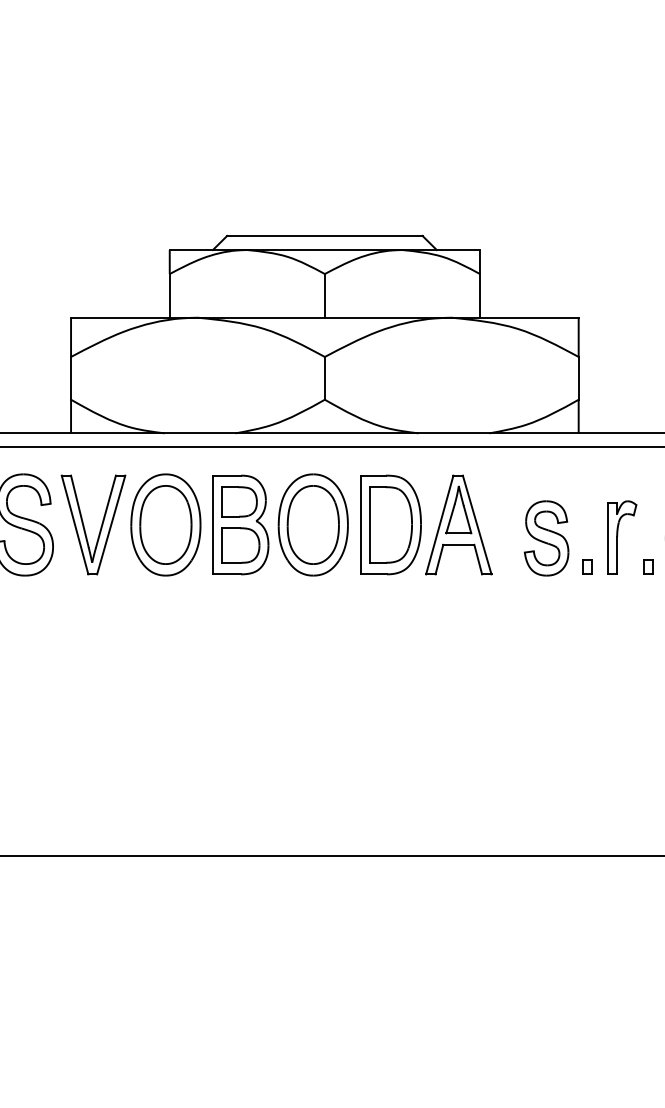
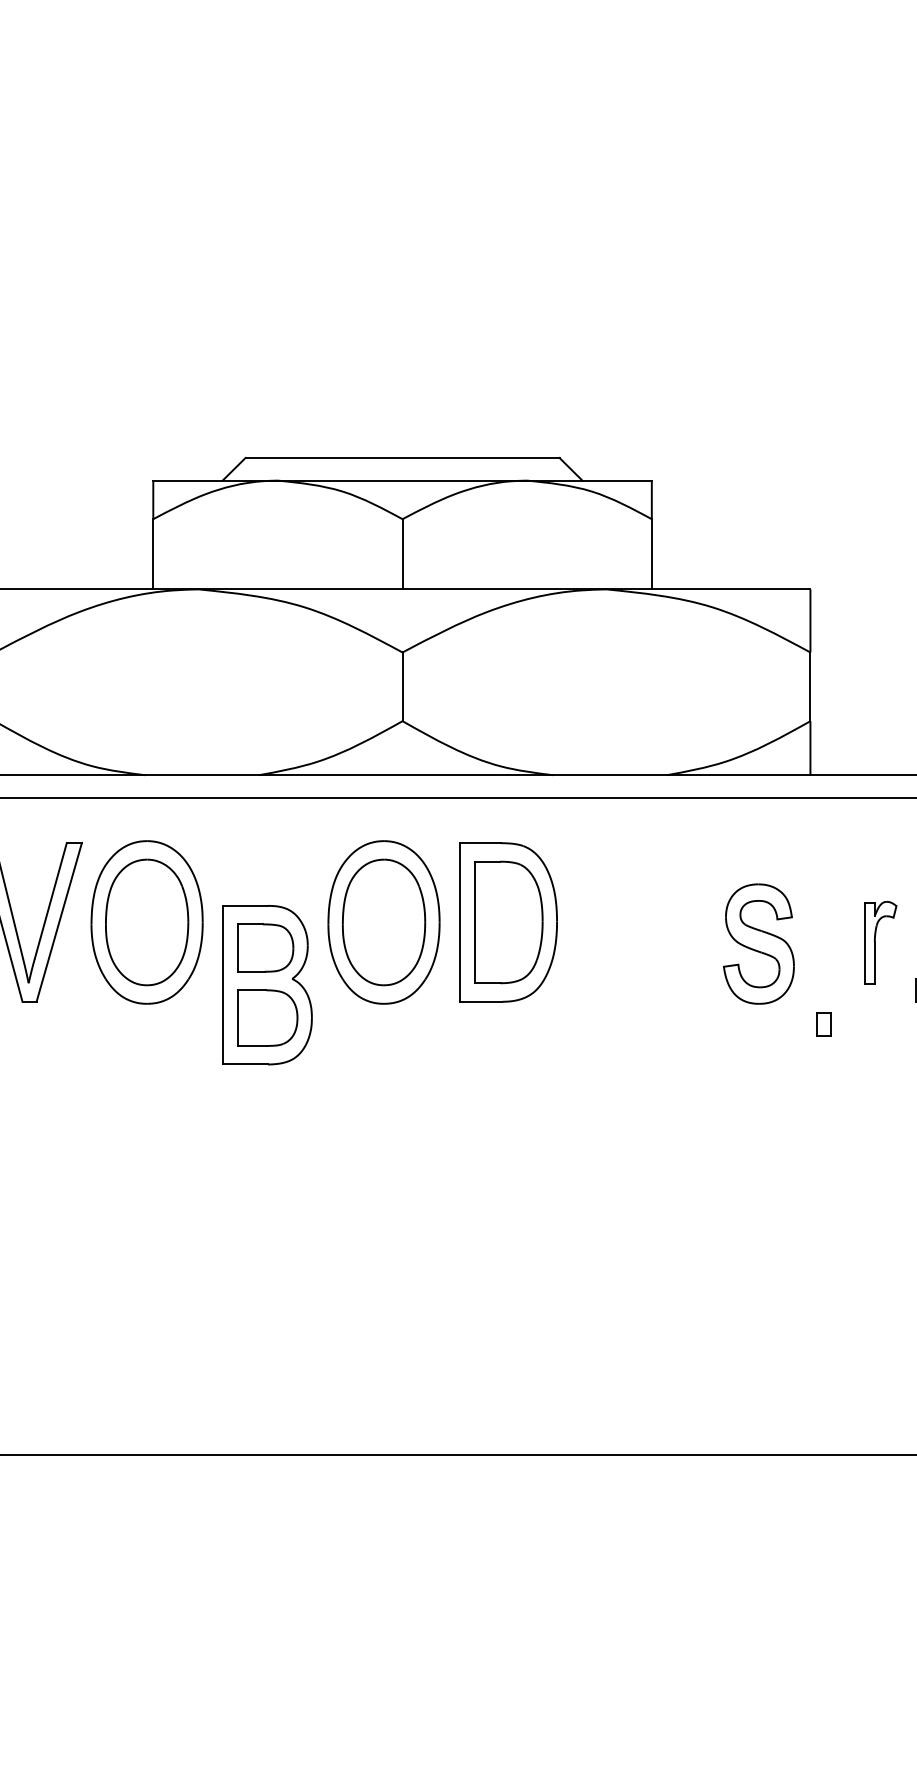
part: (240, 524) -> (266, 984), moved
part: (458, 524) -> (617, 921), removed
part: (622, 537) -> (880, 942), size x0.7
part: (587, 566) -> (824, 1022), moved

